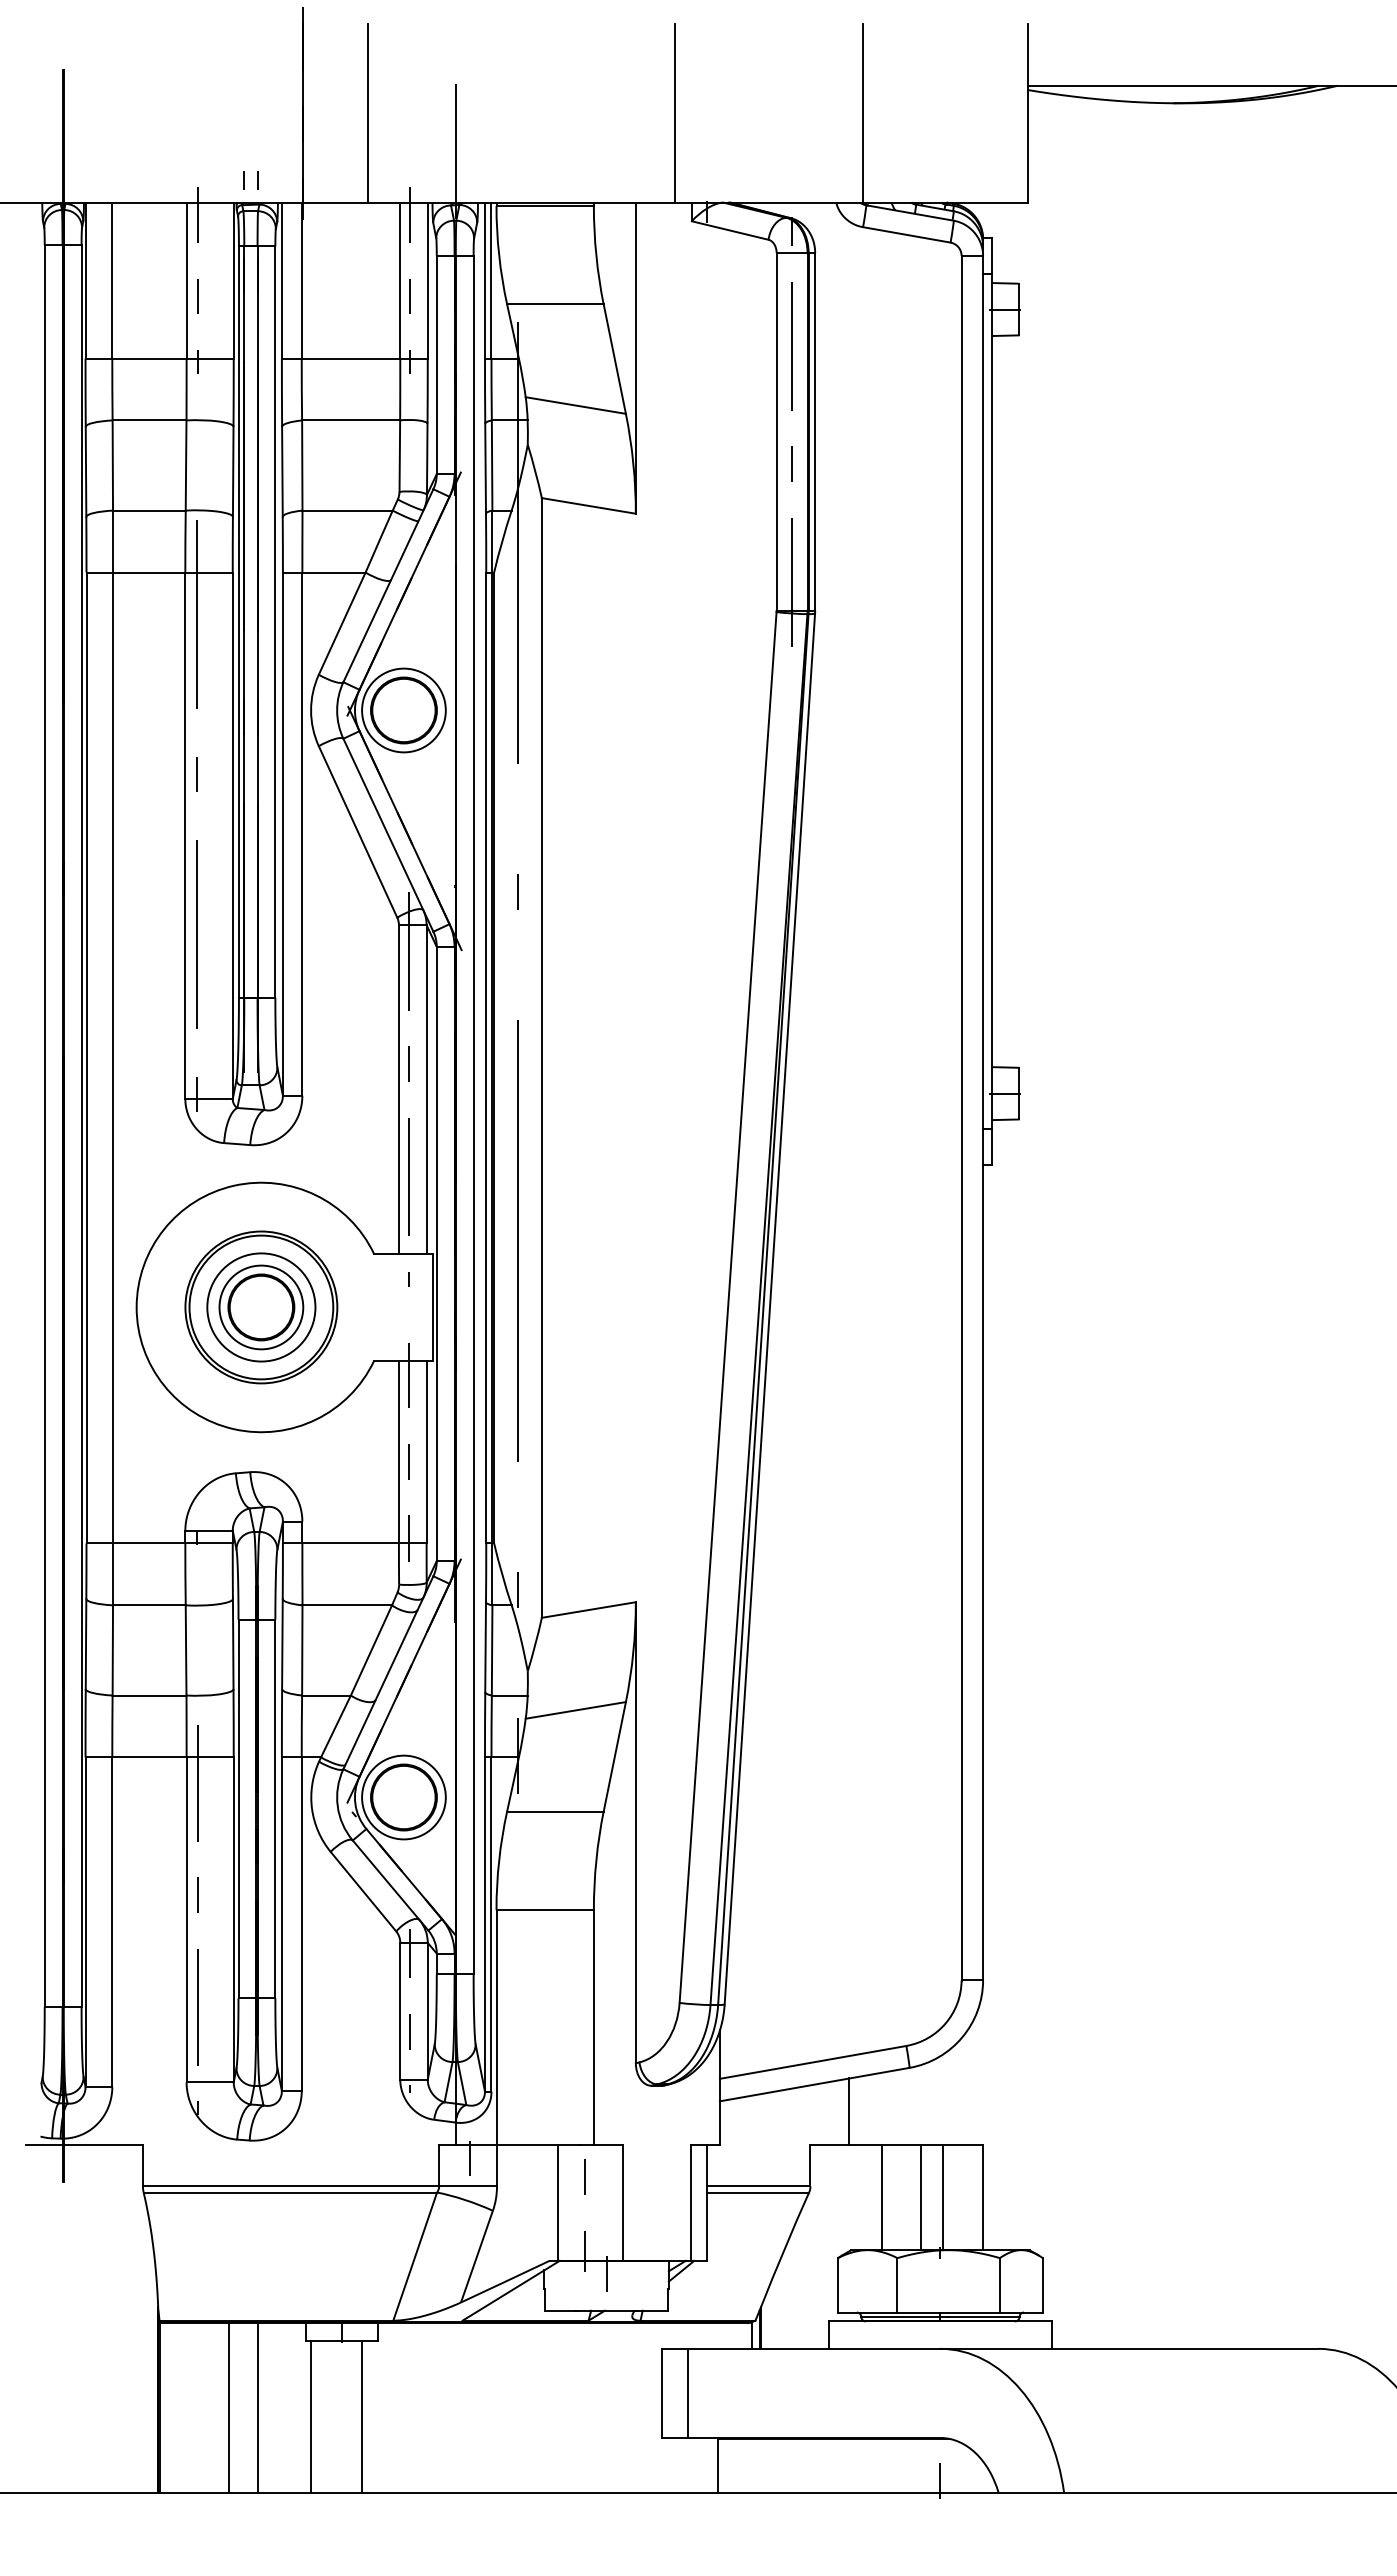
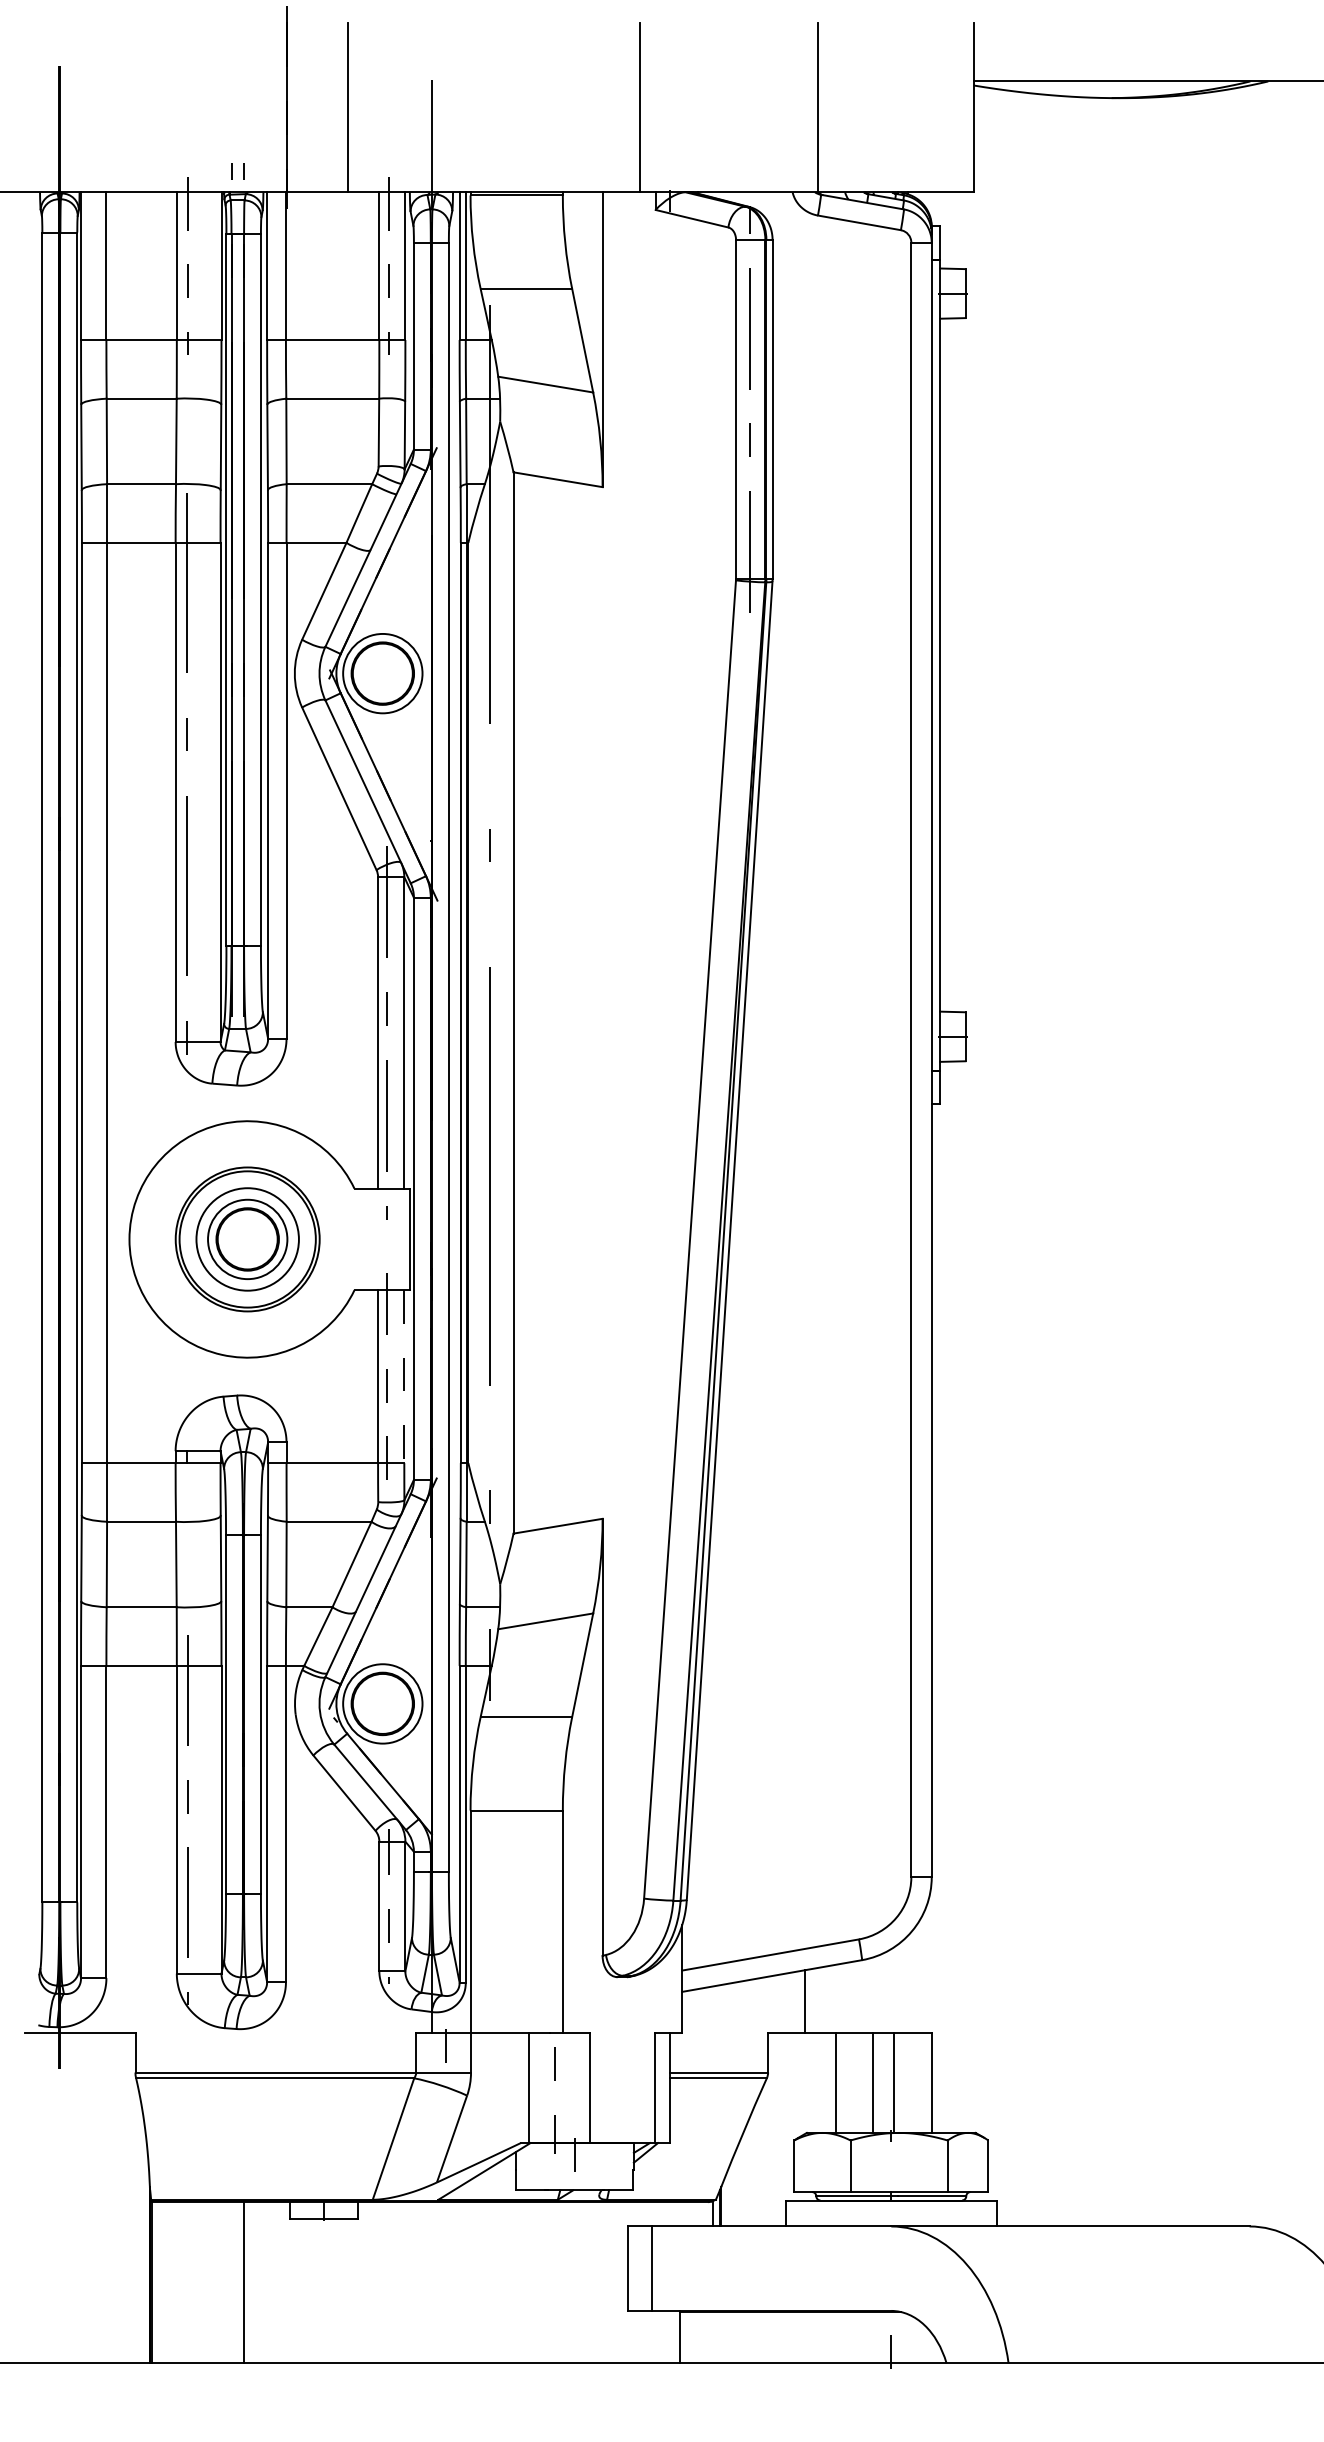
line: (426, 1452) -> (404, 1376), solid -> dashed
line: (228, 2408) -> (216, 2283), removed
line: (310, 2417) -> (294, 2291), removed
line: (362, 2417) -> (343, 2291), removed

